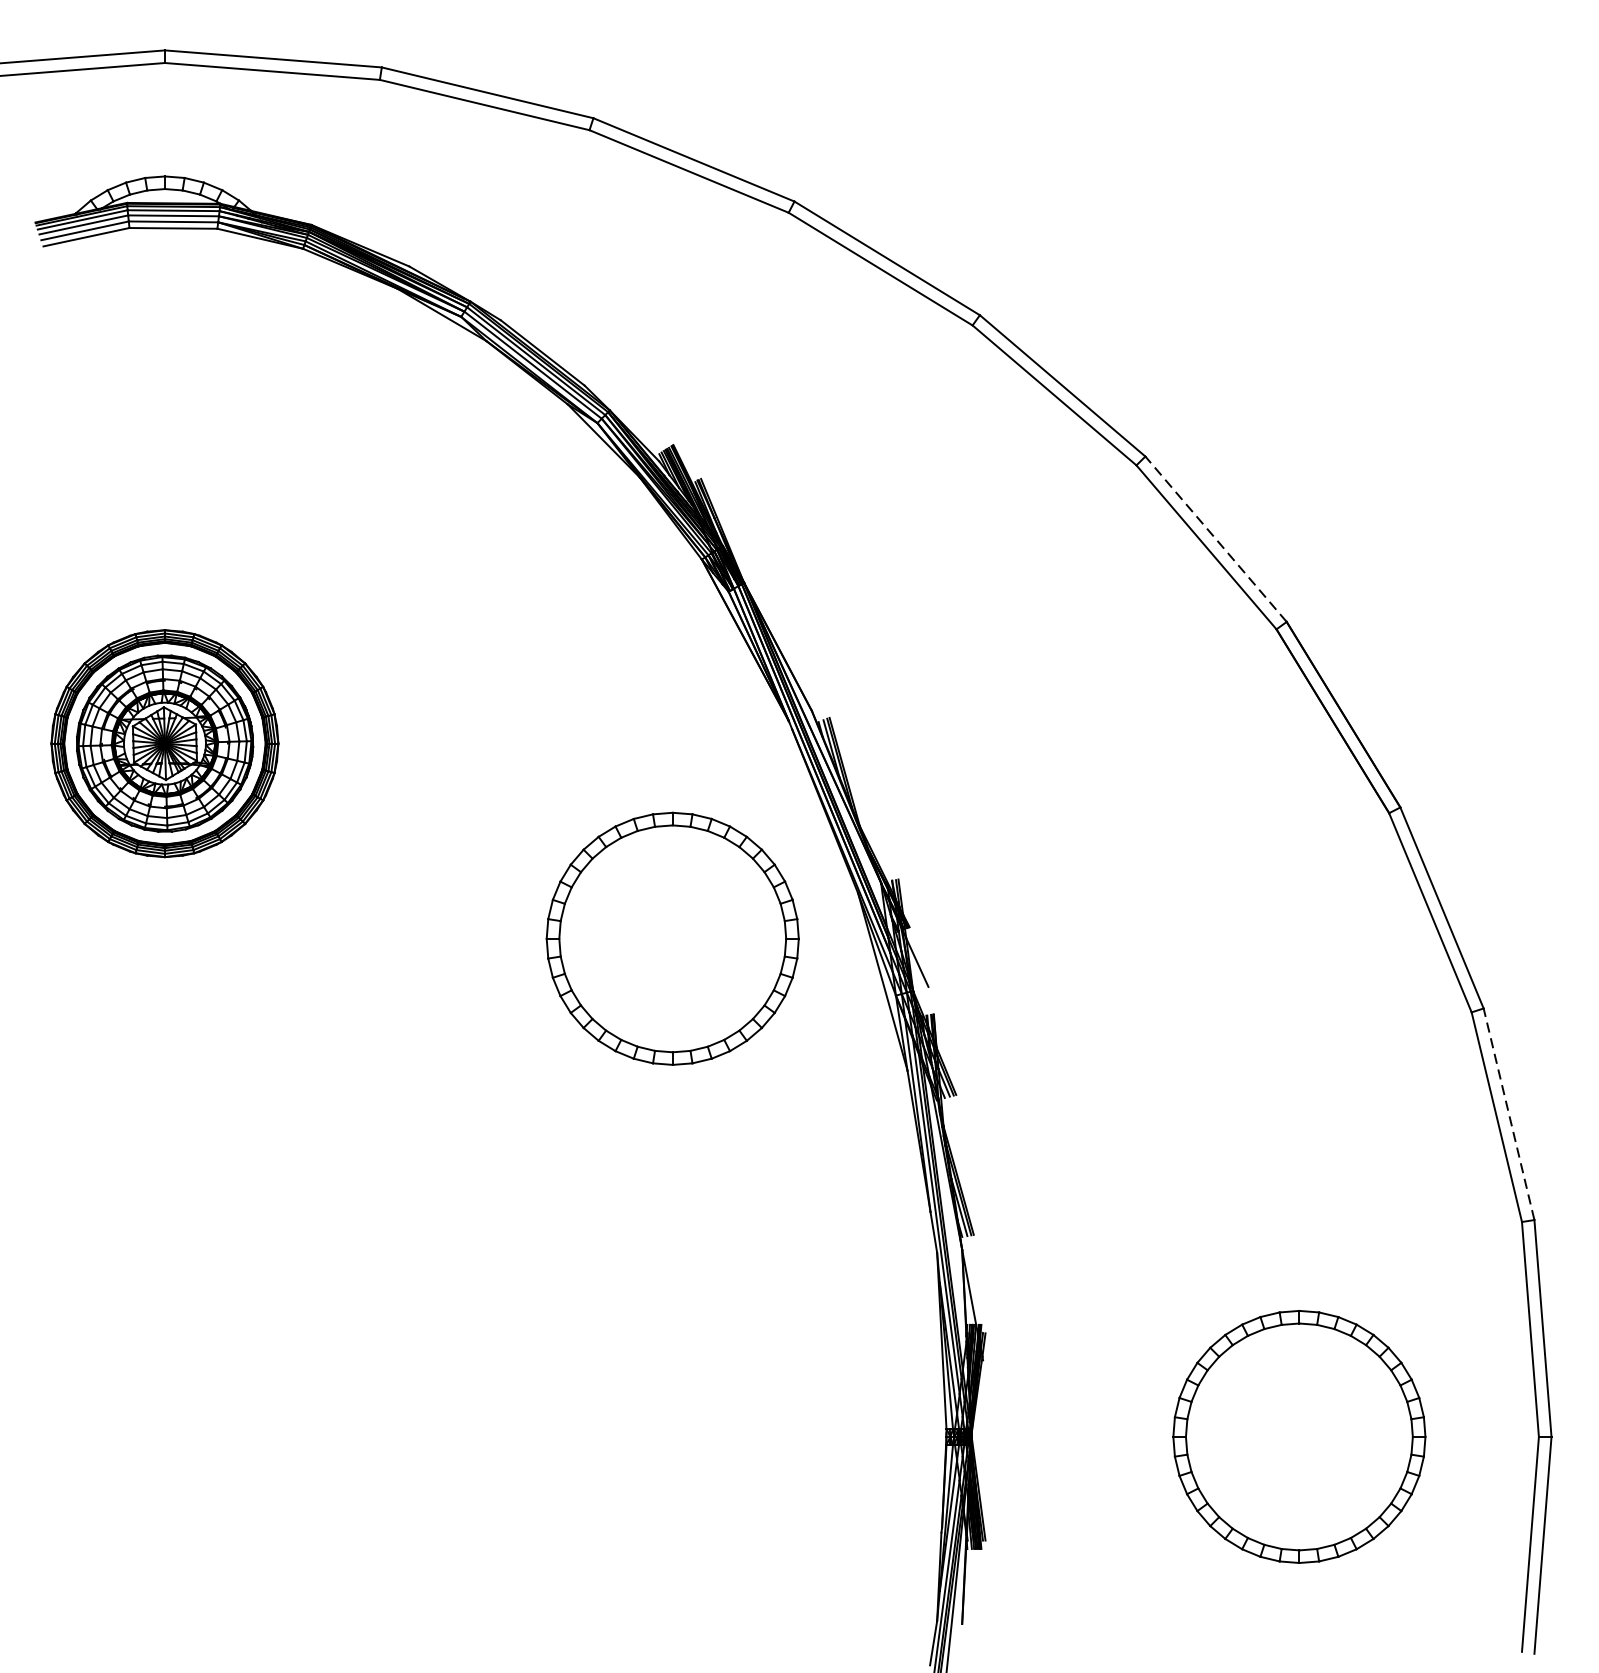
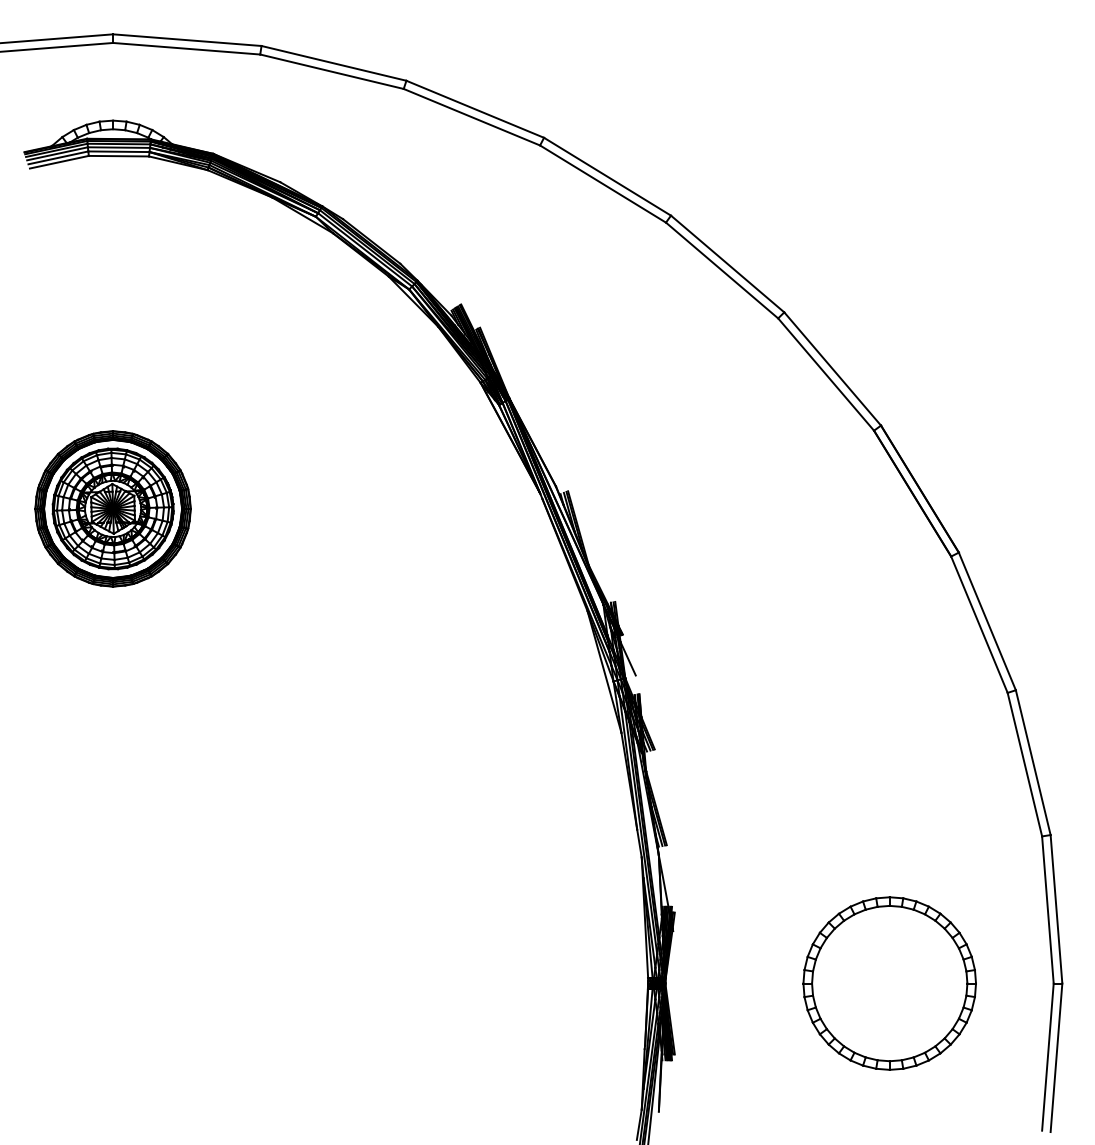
line: (1215, 538) -> (832, 368), dashed -> solid
part: (672, 938) -> (460, 642), removed
line: (1509, 1114) -> (1033, 762), dashed -> solid

